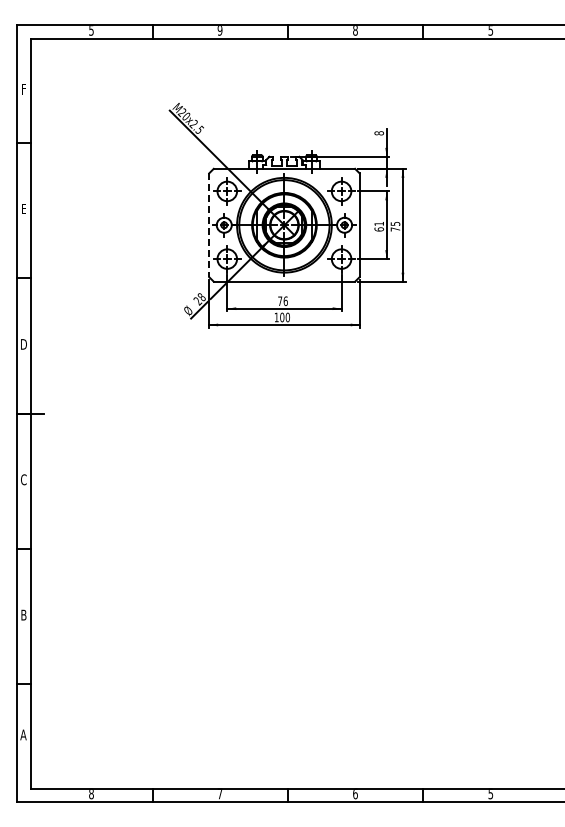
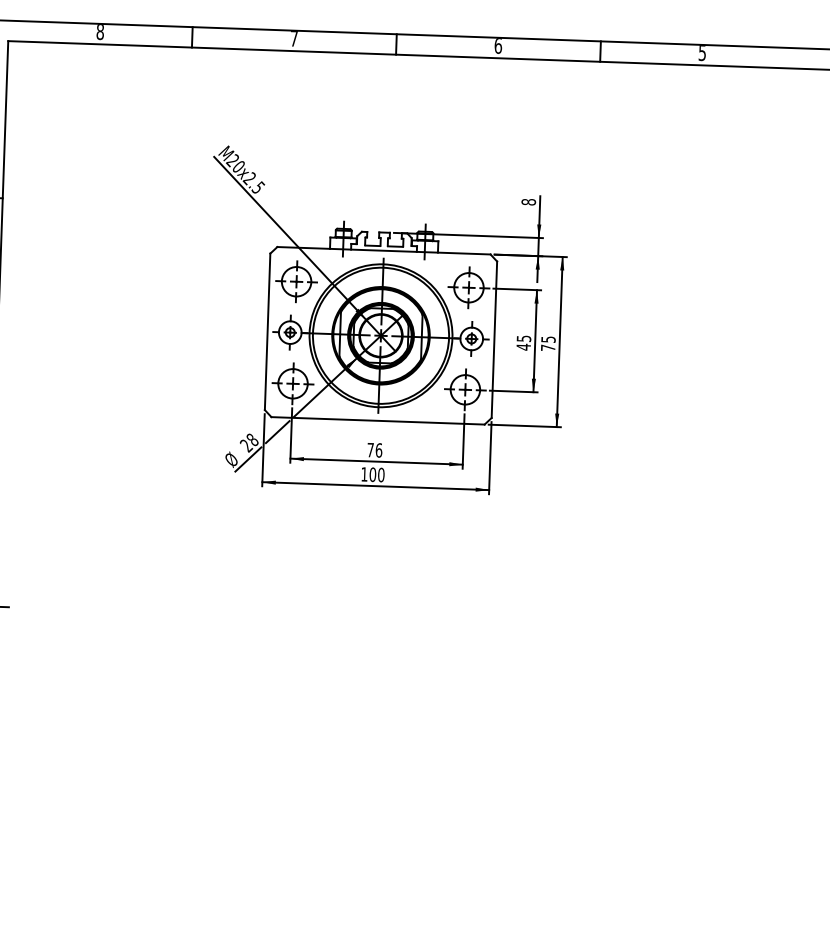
text: (91, 30) -> (100, 31), 5 -> 8
text: (219, 30) -> (293, 38), 9 -> 7
text: (355, 30) -> (498, 45), 8 -> 6
line: (209, 225) -> (267, 332), dashed -> solid
text: (379, 226) -> (524, 342), 61 -> 45

